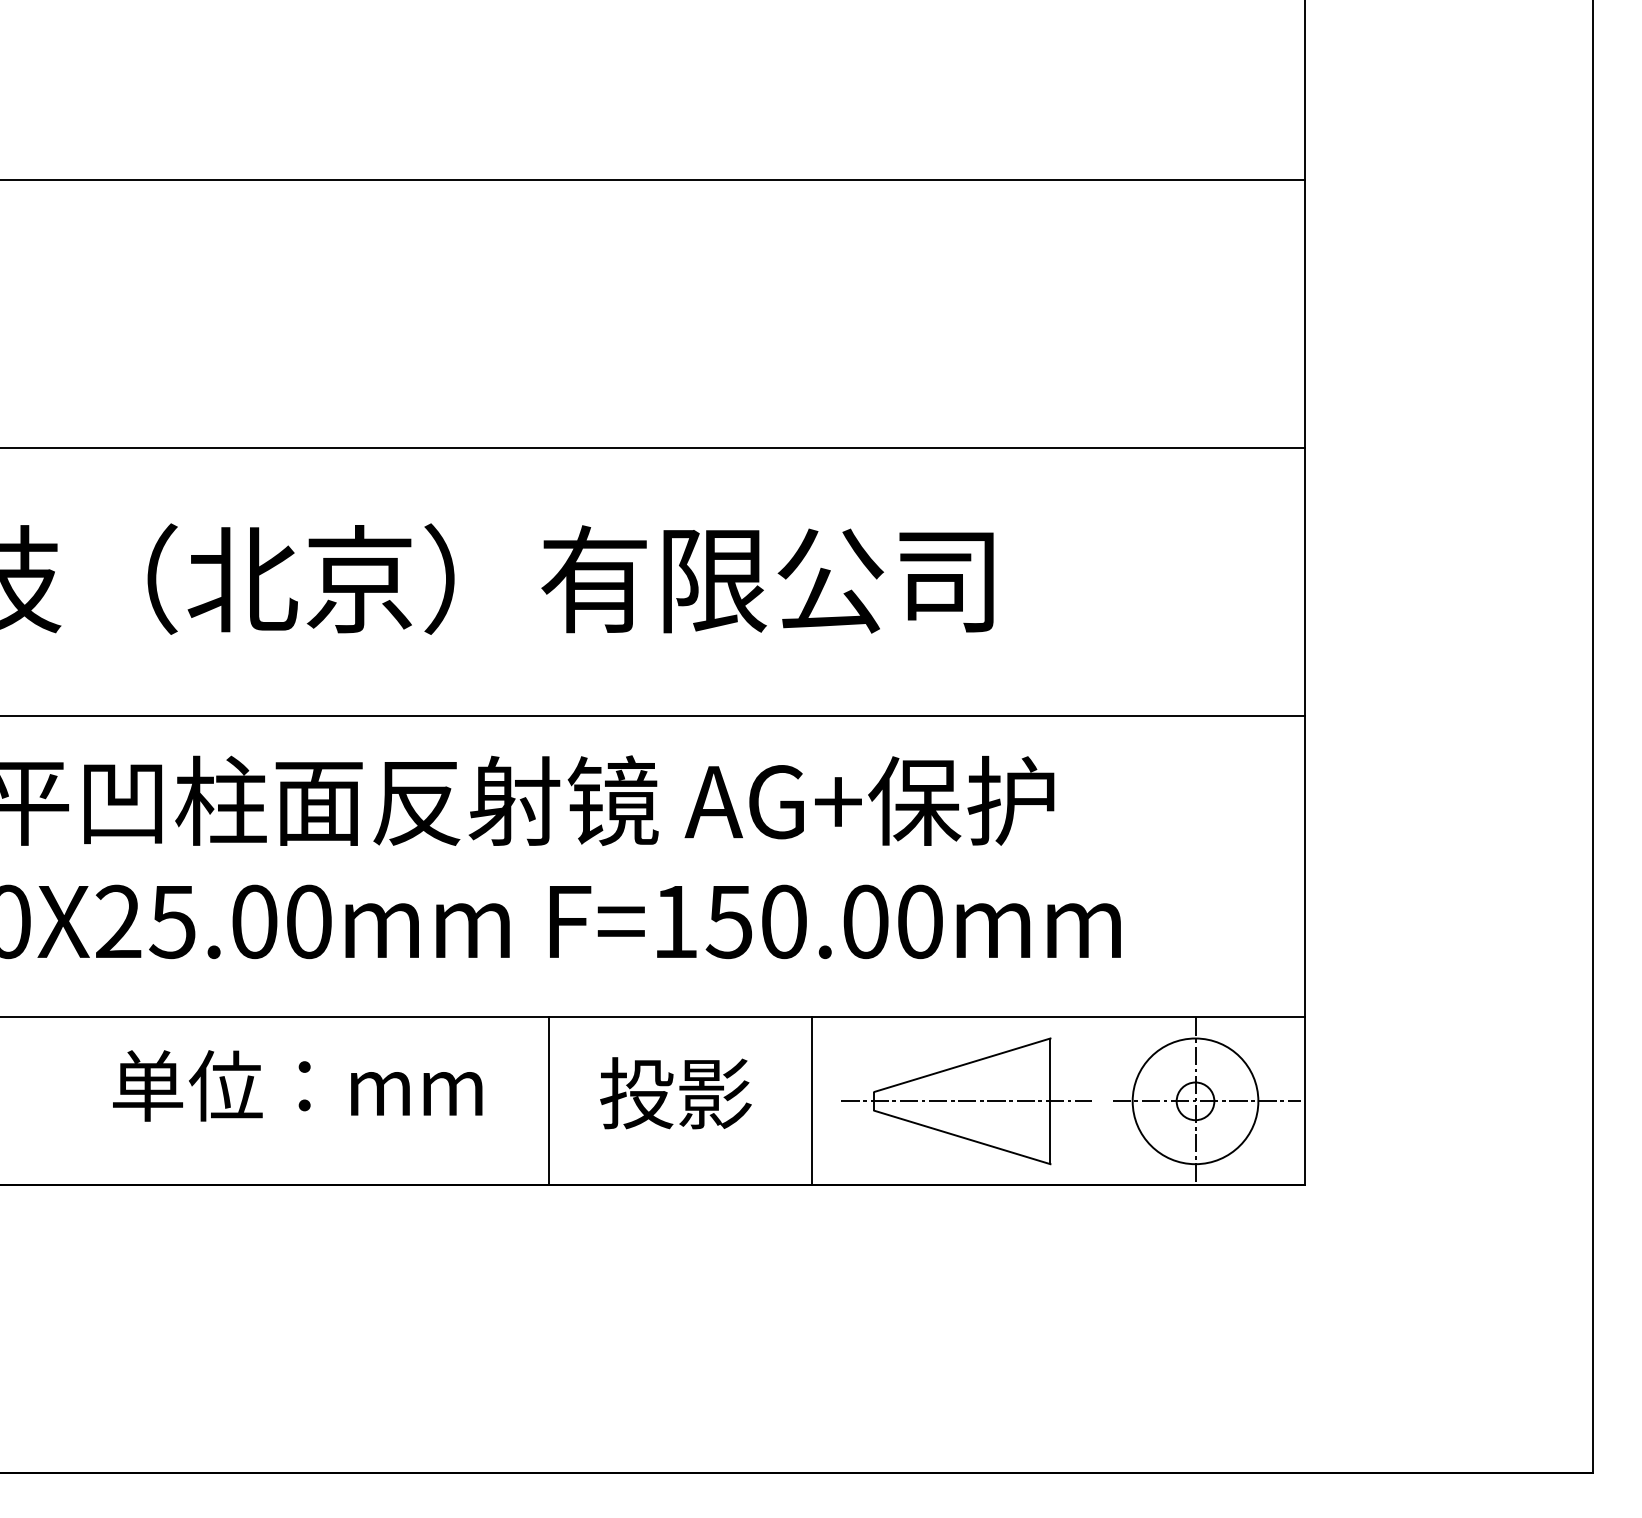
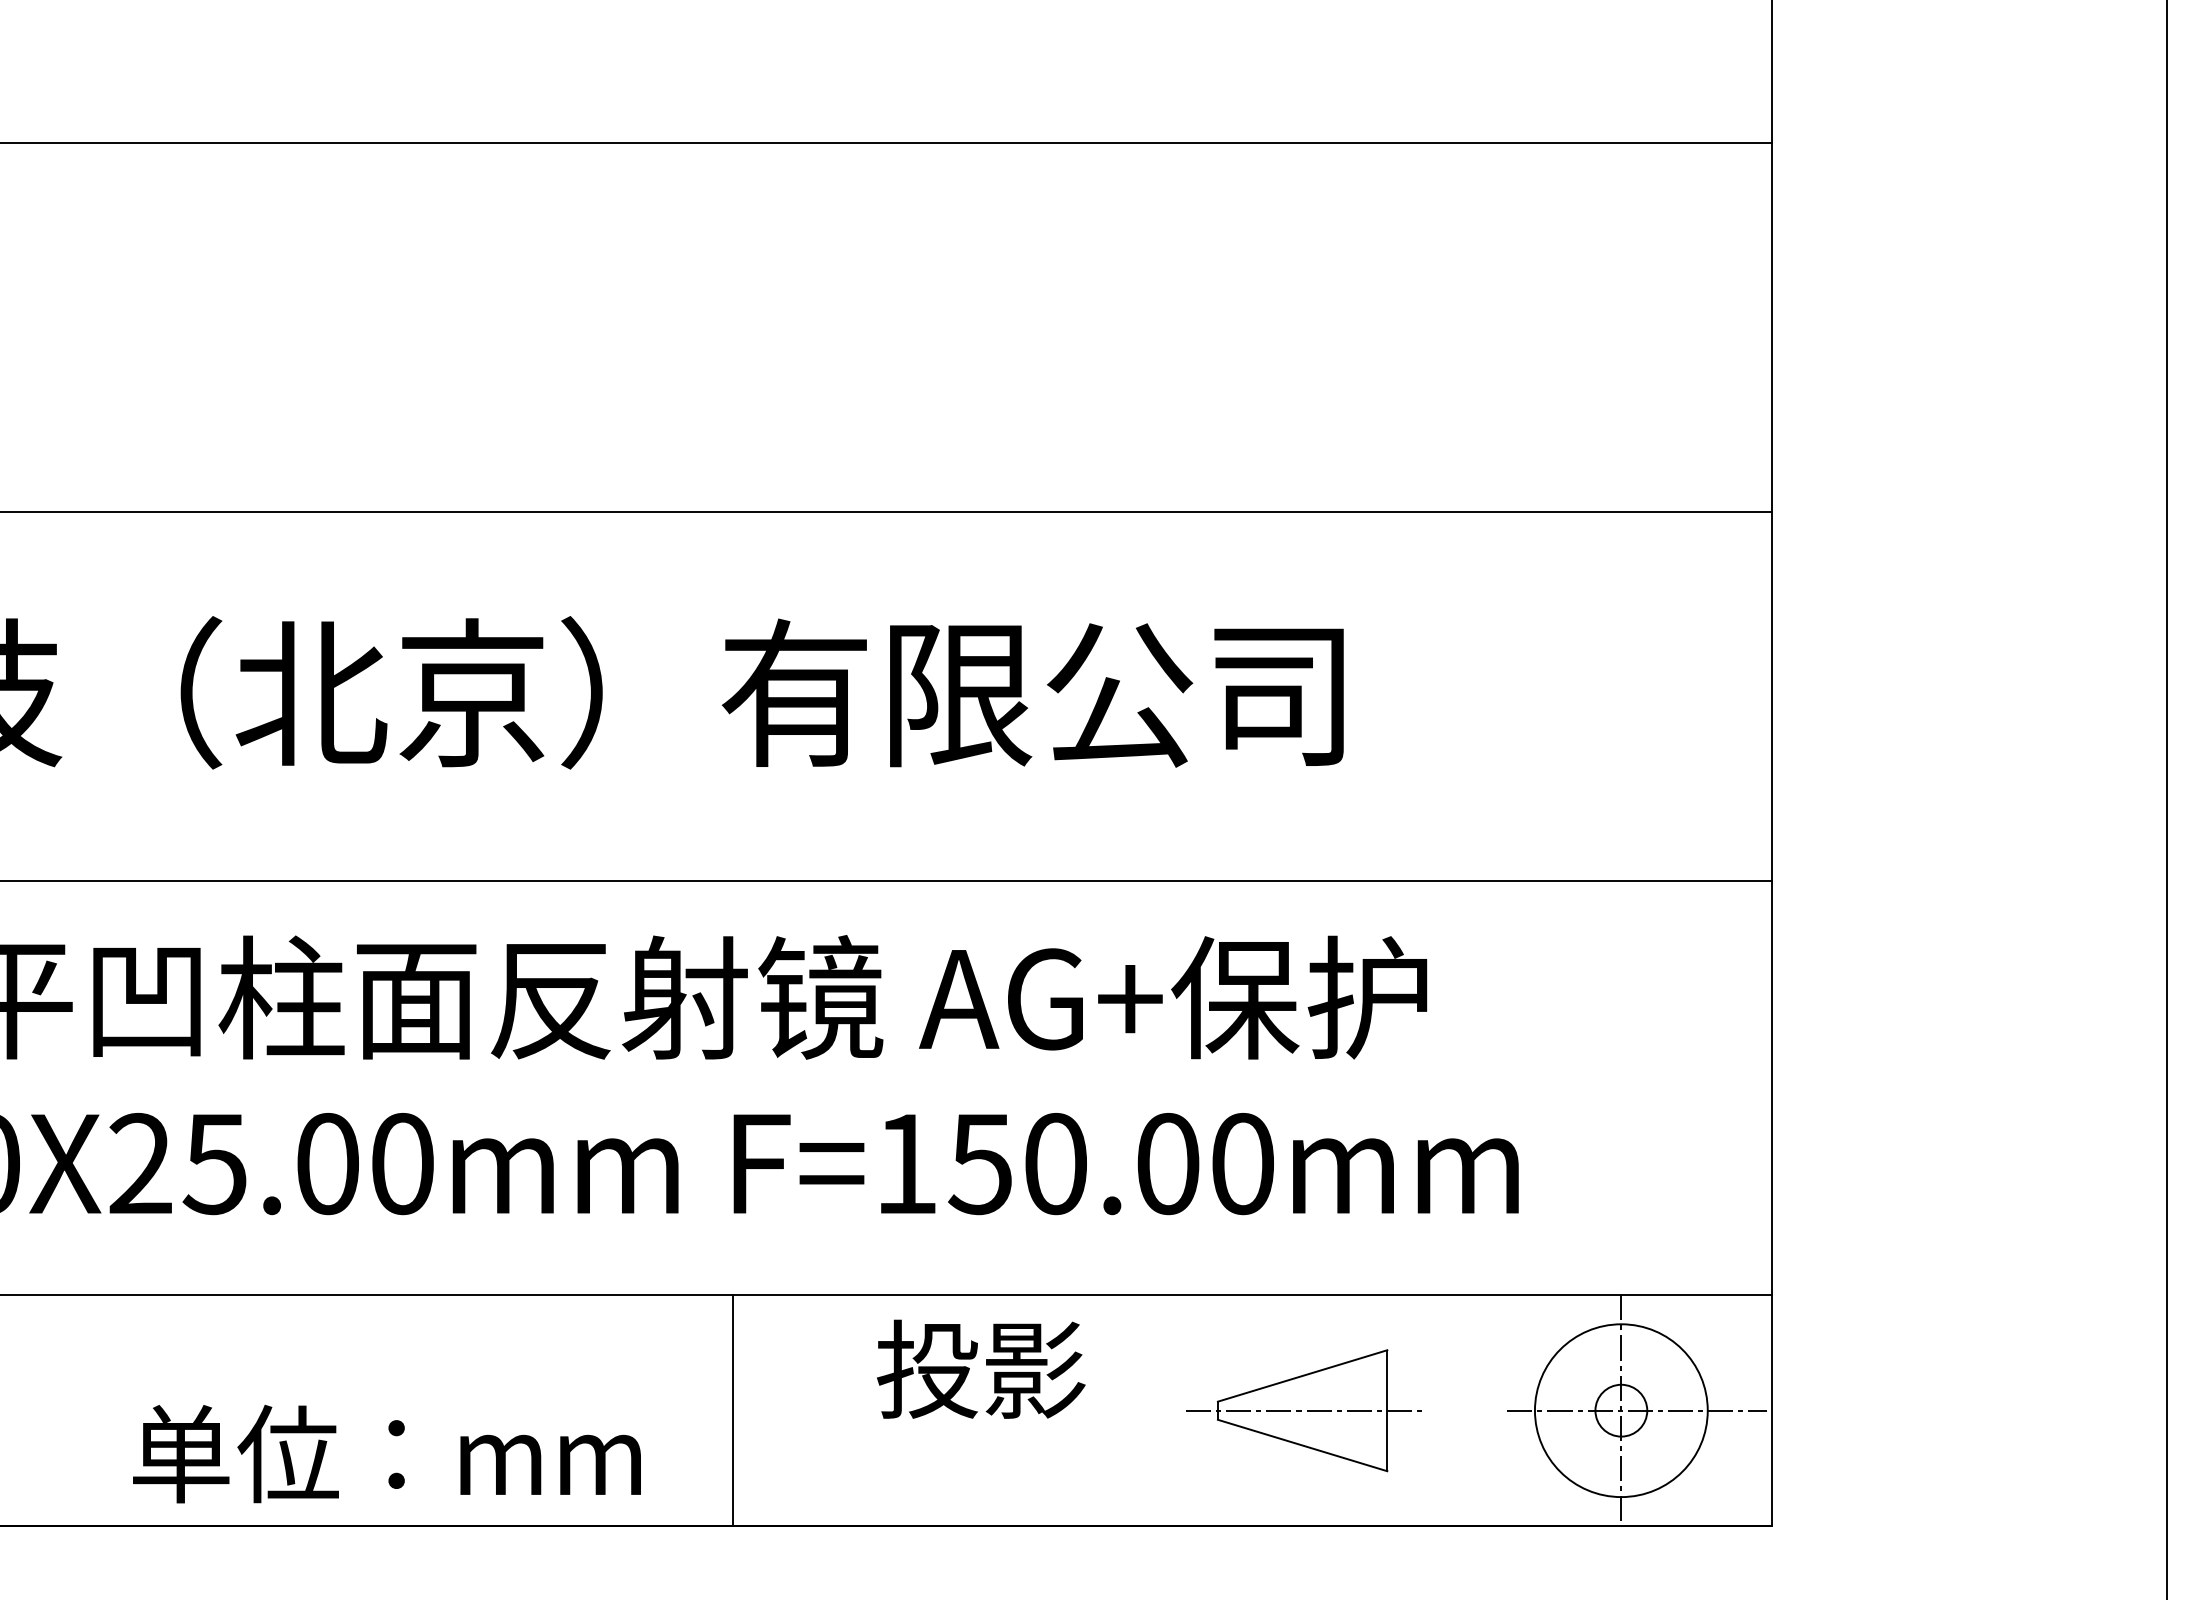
text: (297, 1085) -> (386, 1453), moved
text: (675, 1093) -> (980, 1369), moved
line: (811, 1101) -> (1093, 1410), removed
part: (966, 1101) -> (1306, 1410), size x0.7

